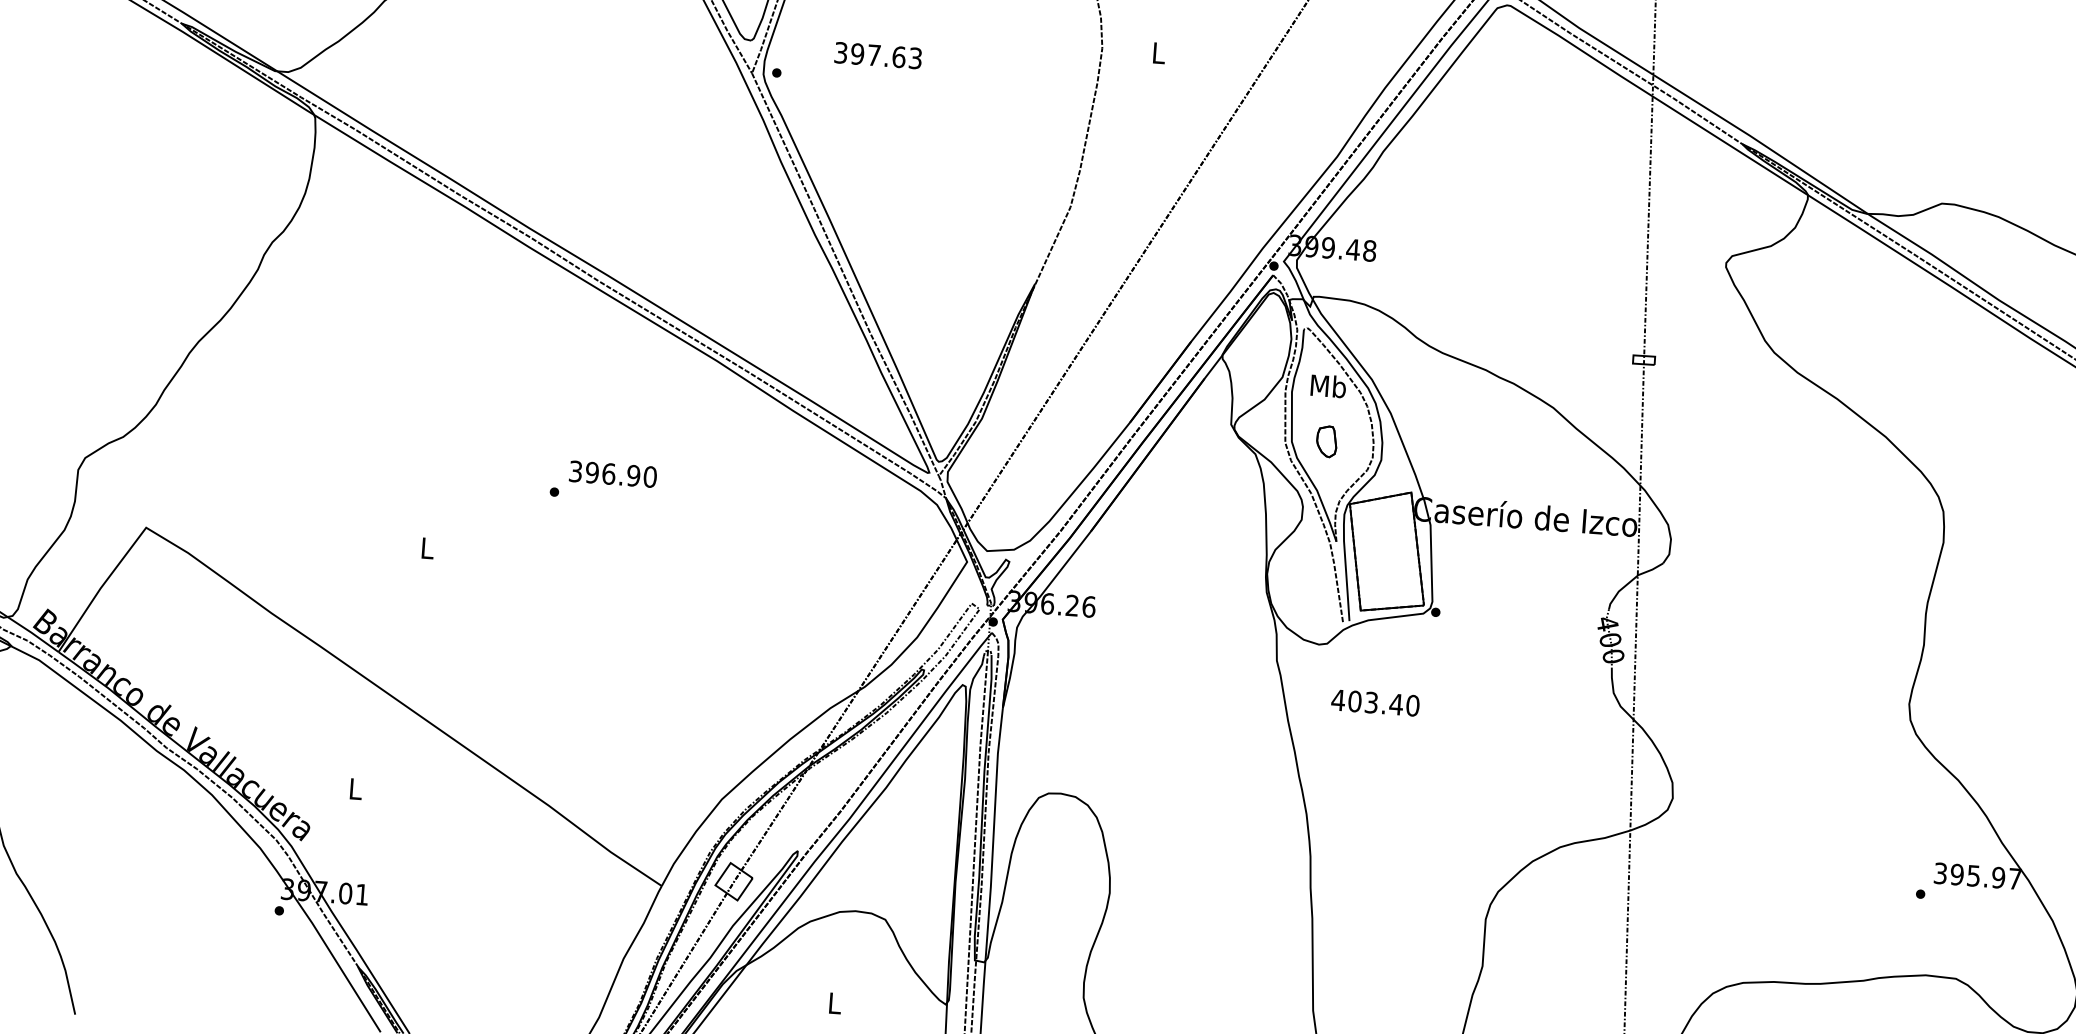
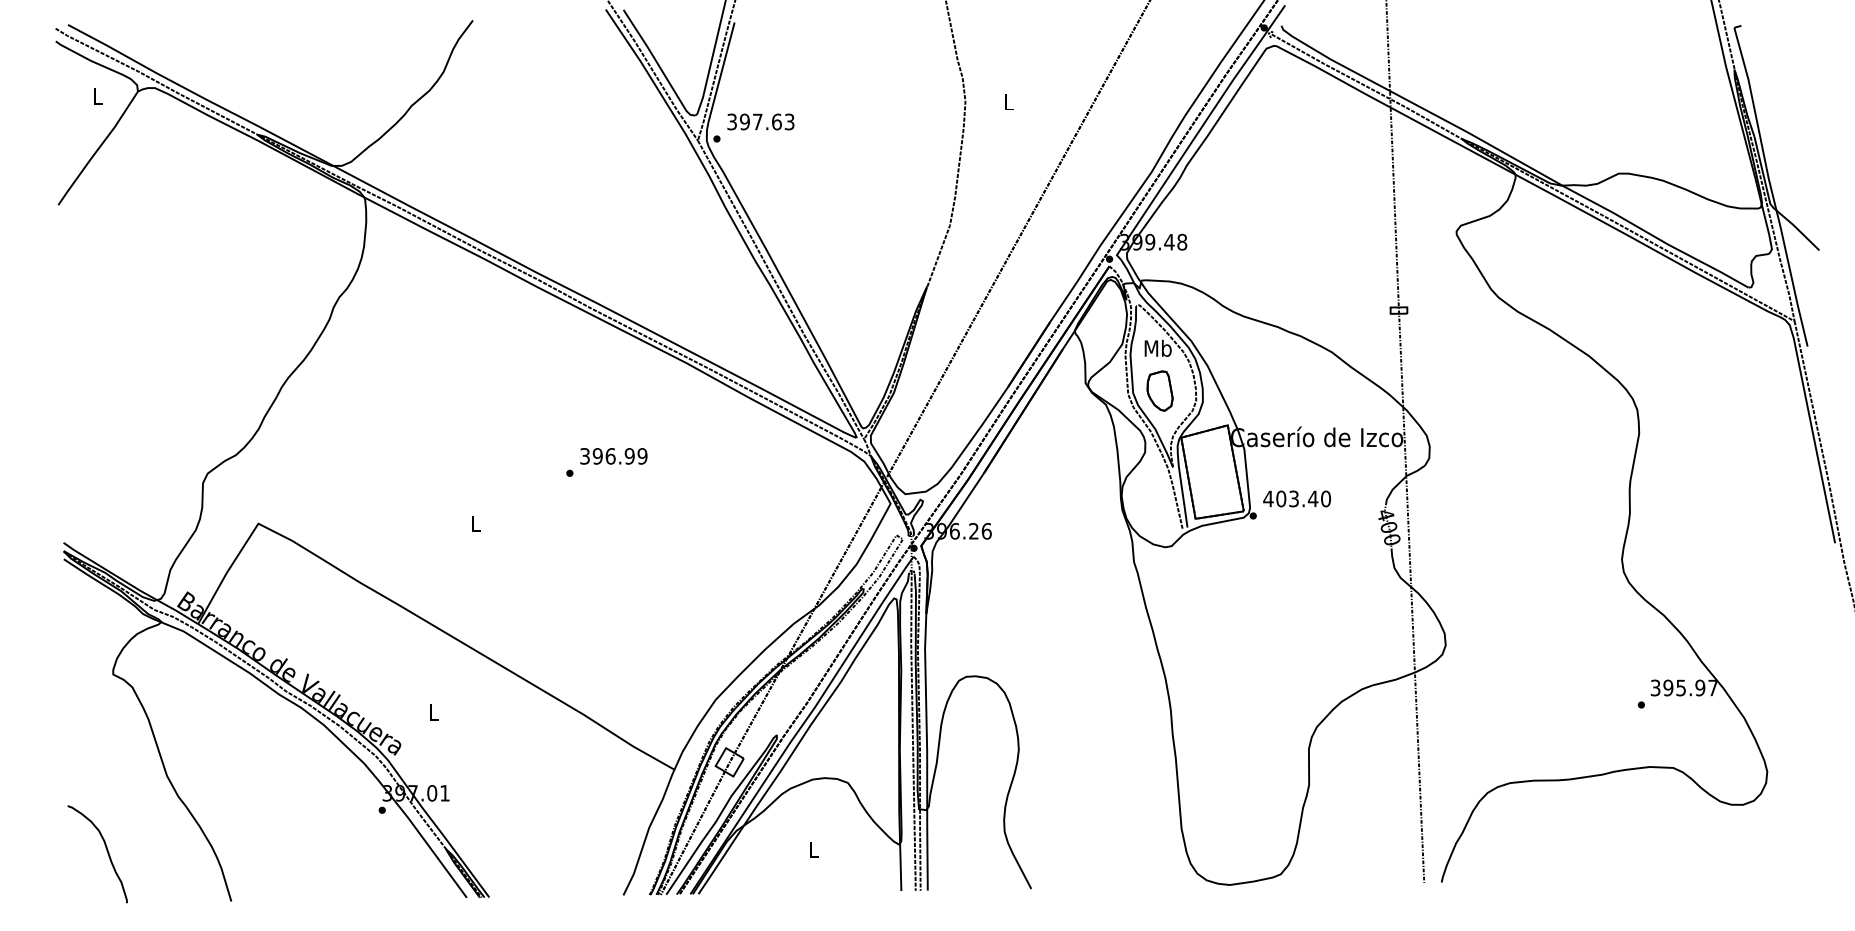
text: (877, 54) -> (760, 121), moved
part: (1326, 440) -> (1159, 390), size x1.67
text: (650, 477) -> (642, 456), 396.90 -> 396.99
text: (1374, 702) -> (1296, 498), moved

